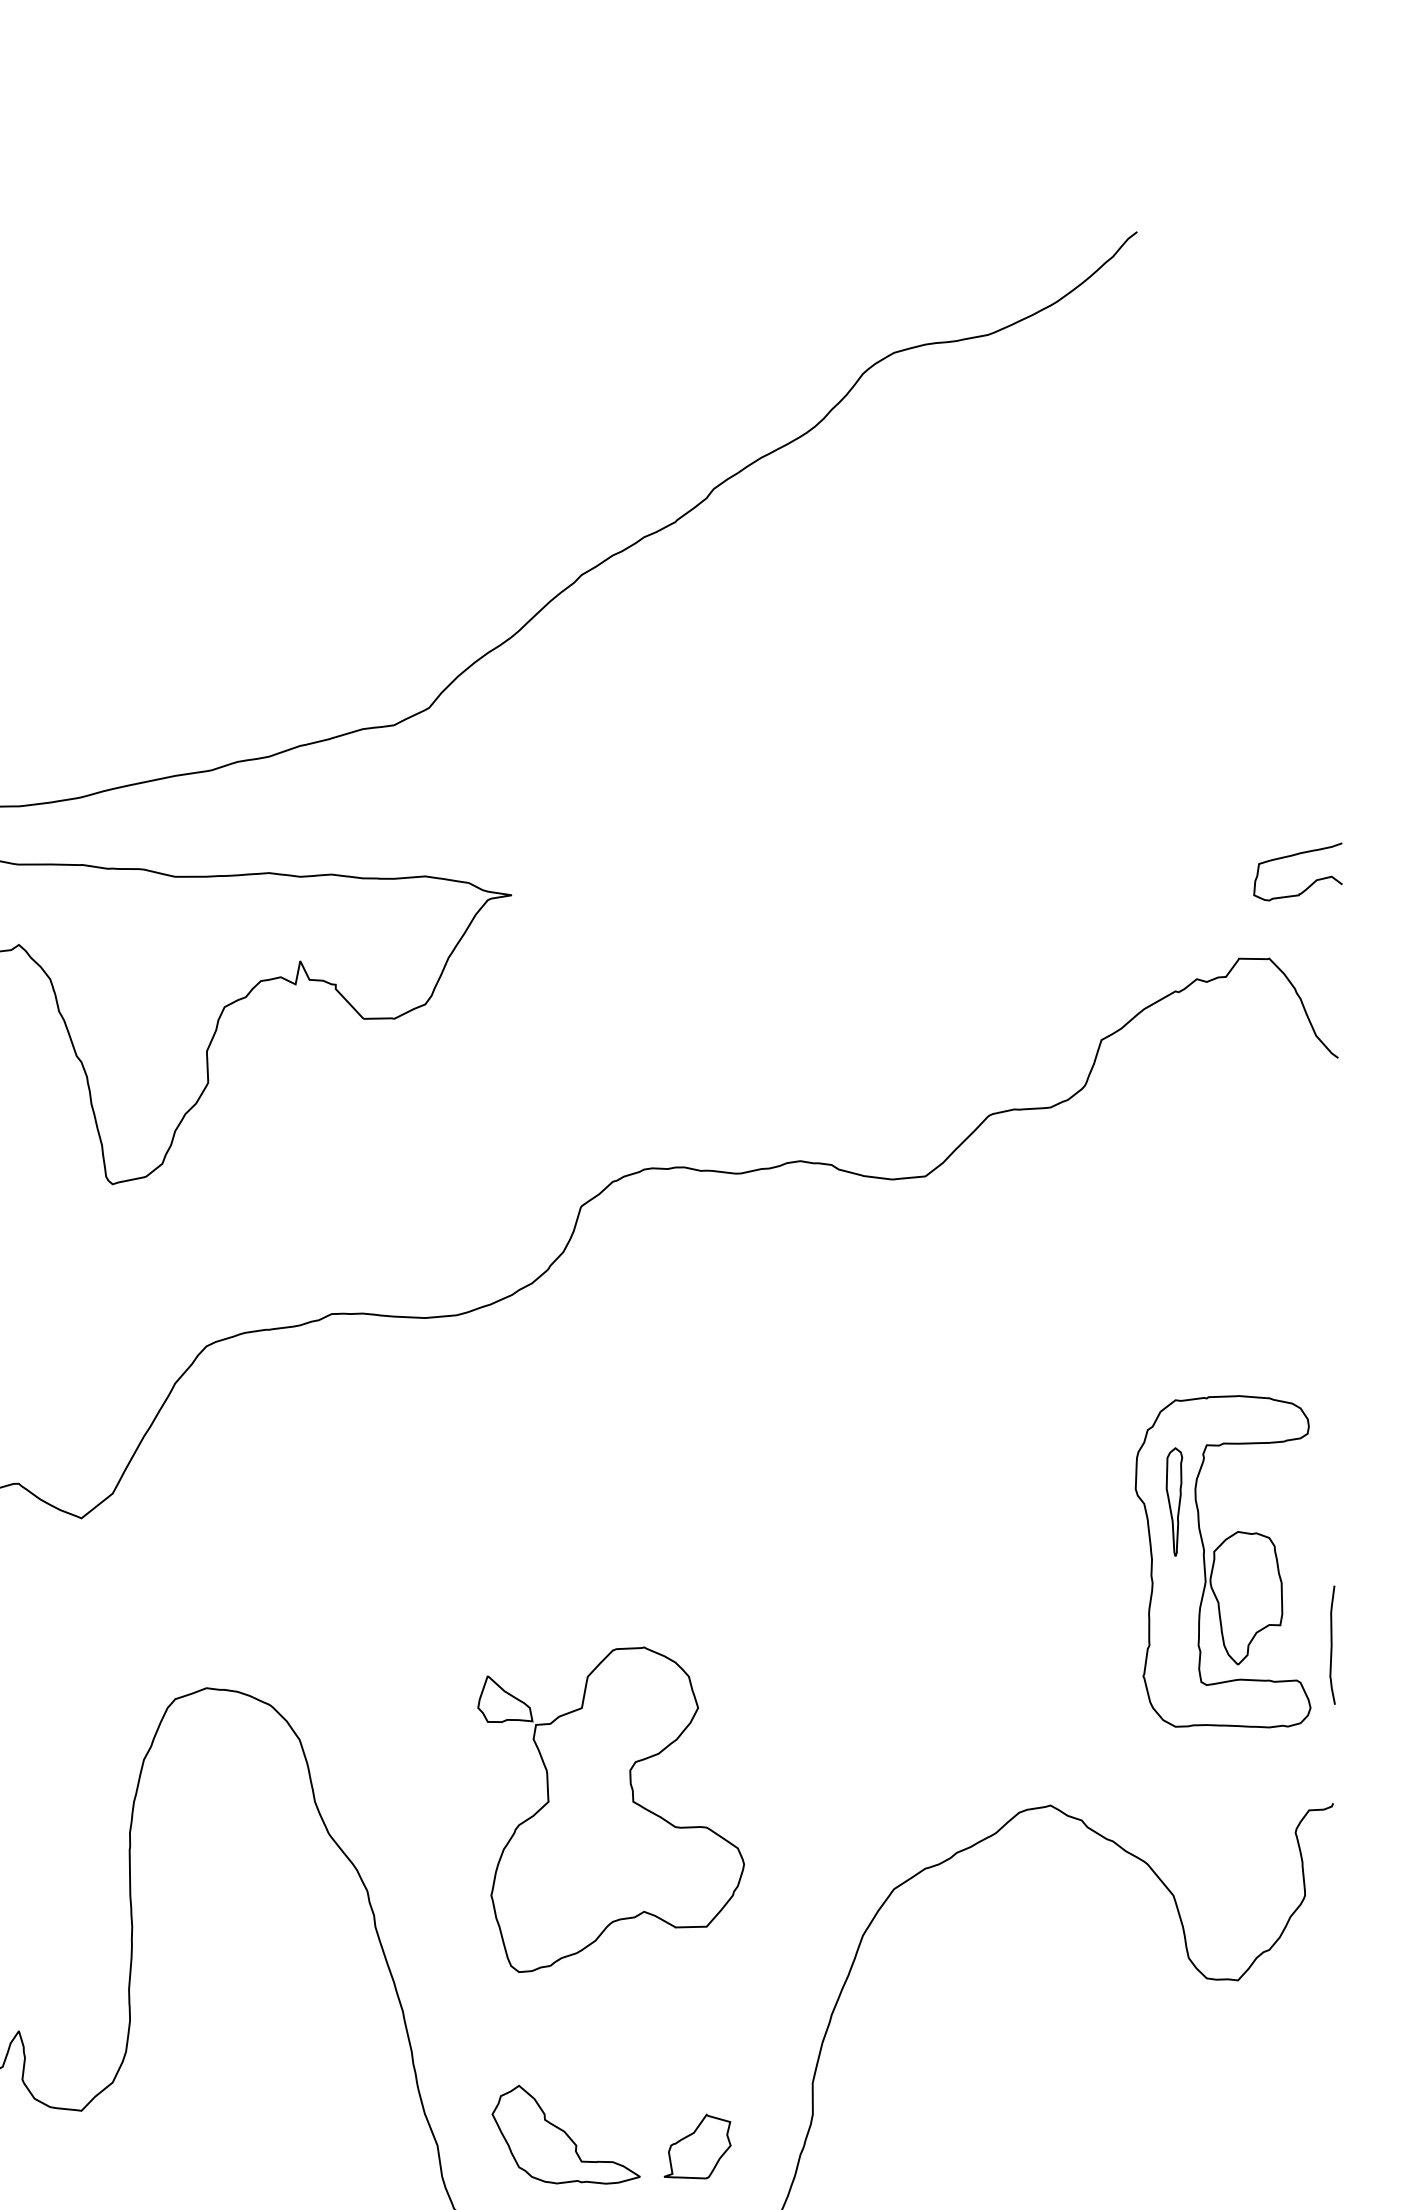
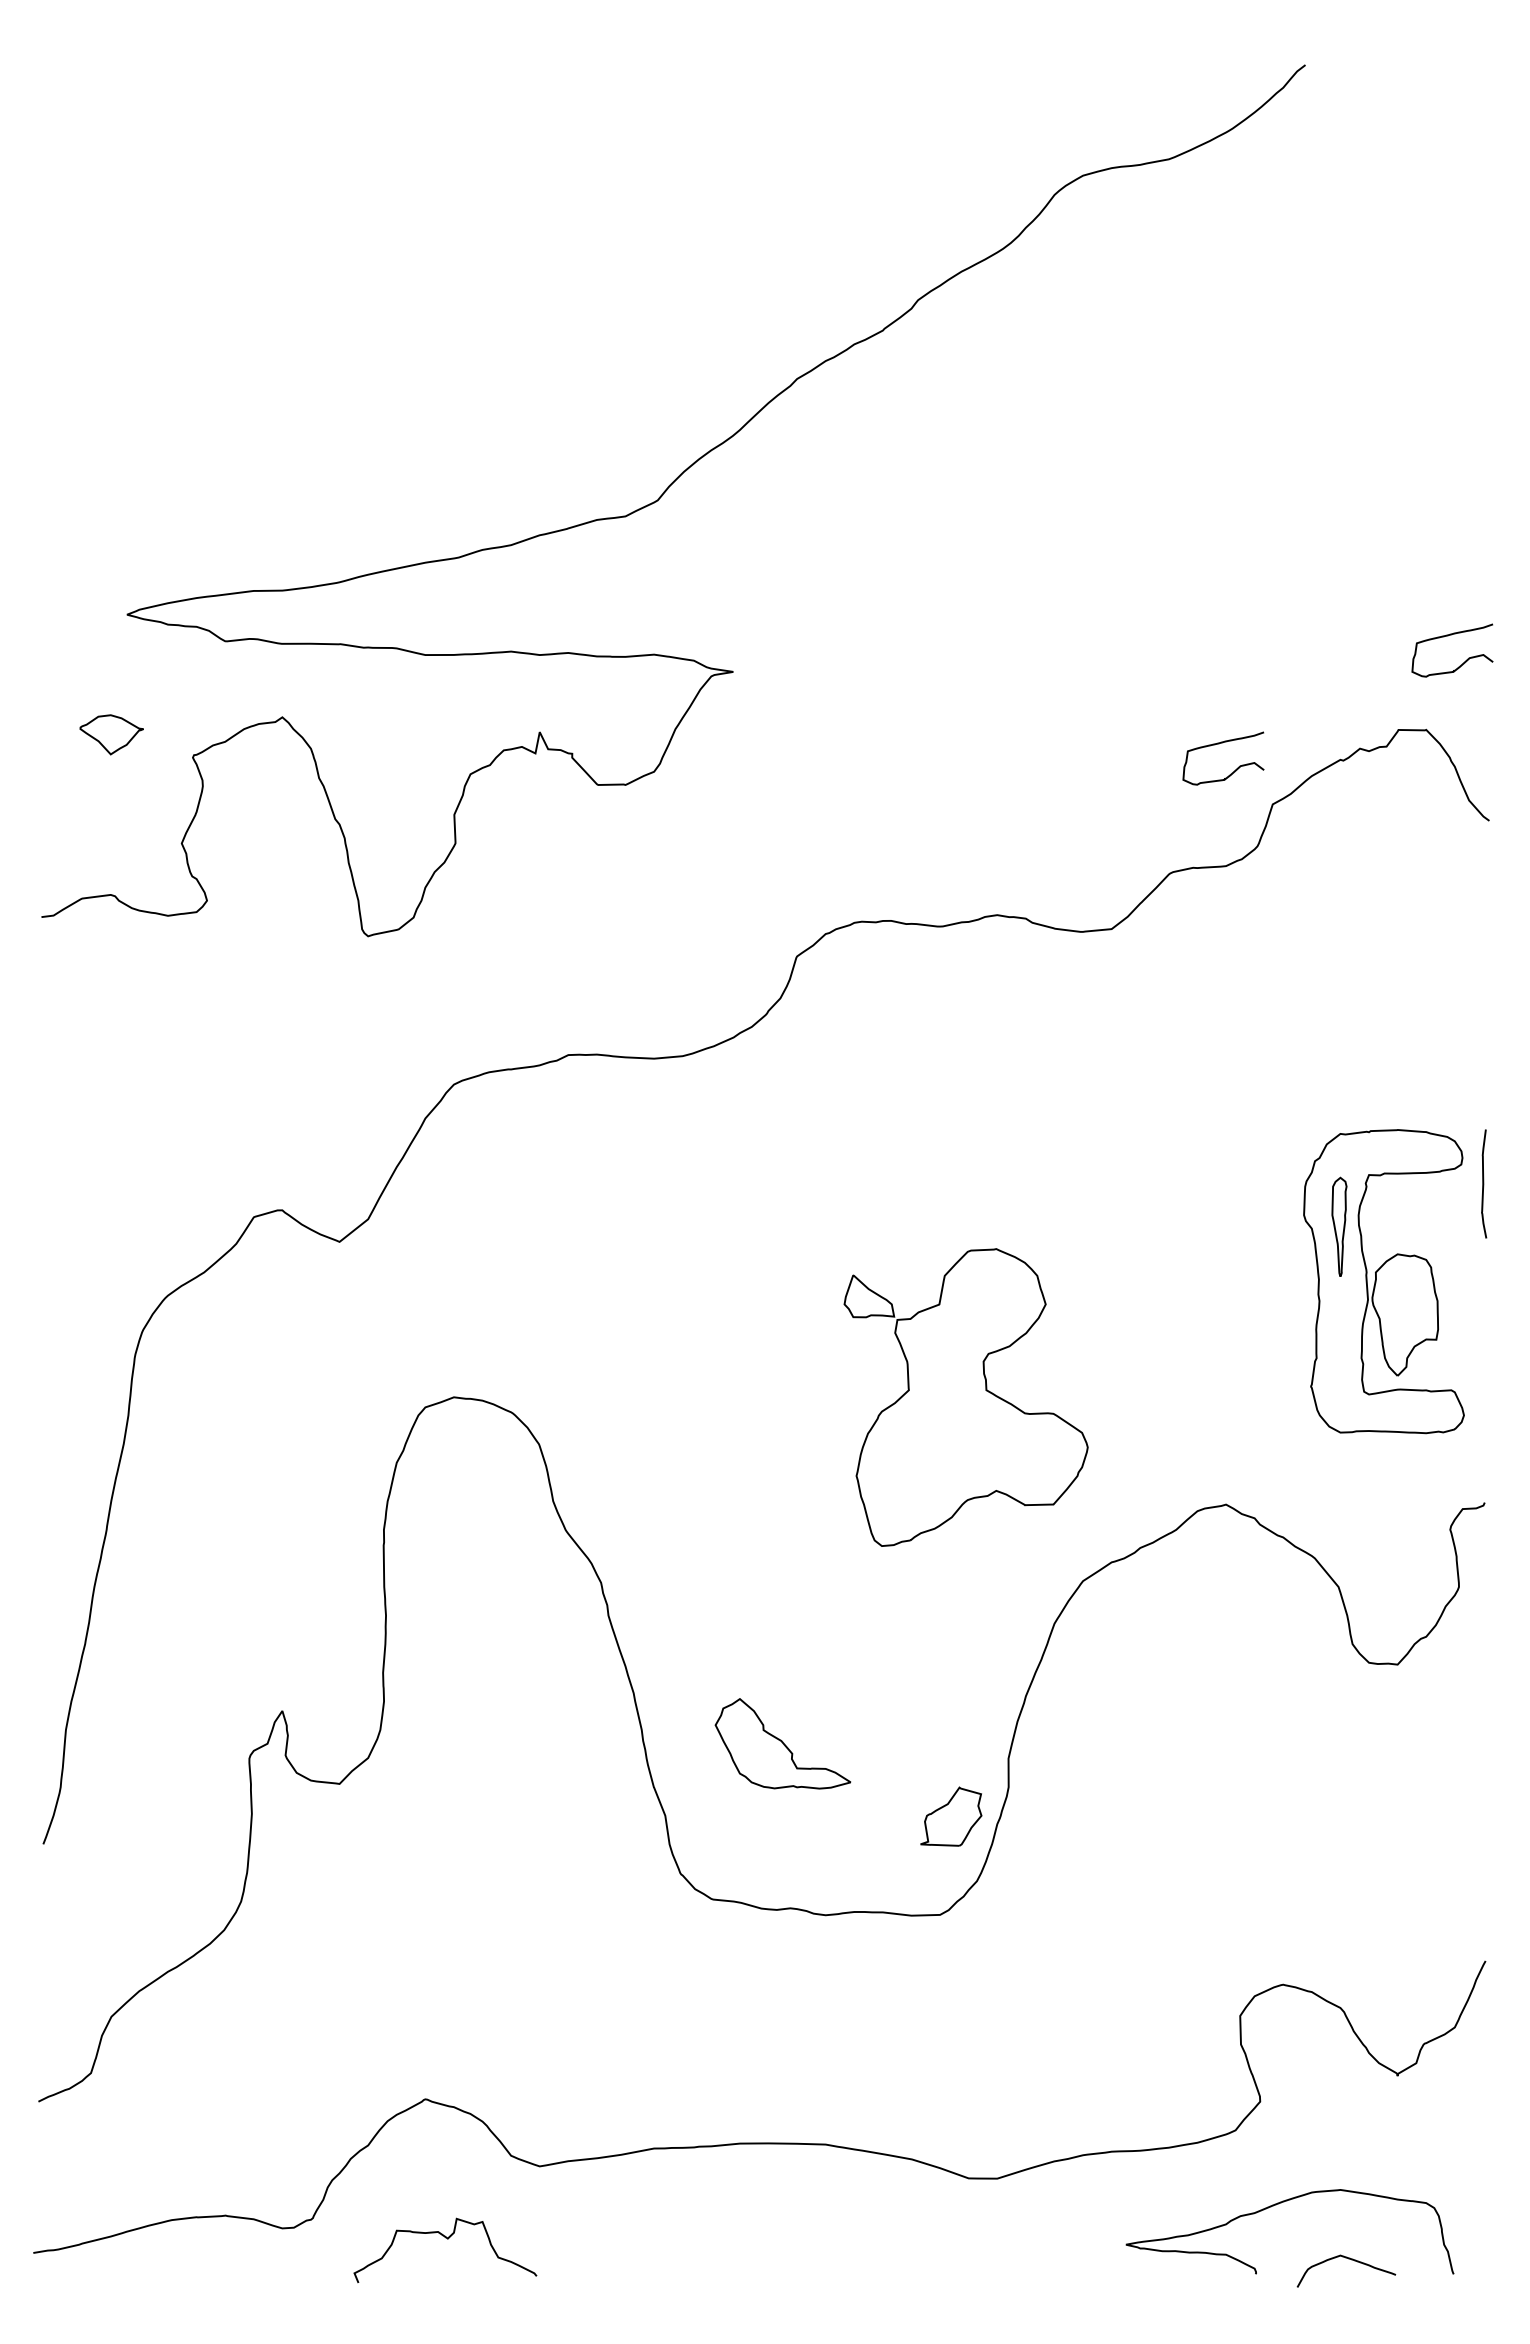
curve: (1043, 974) -> (1219, 744), added
curve: (1332, 1644) -> (1484, 1183), moved
part: (610, 1809) -> (965, 1397), moved
part: (565, 2134) -> (782, 1743), moved
part: (697, 2146) -> (951, 1816), moved

